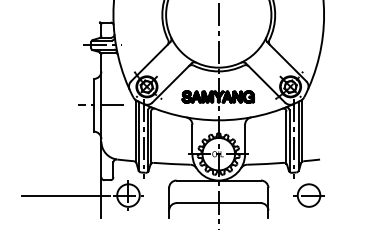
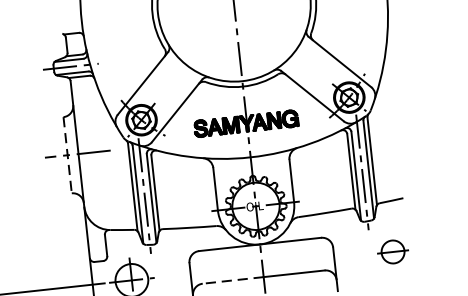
line: (93, 105) -> (67, 155), solid -> dashed
part: (308, 195) -> (392, 251), size x0.7
line: (197, 203) -> (232, 281), solid -> dashed

